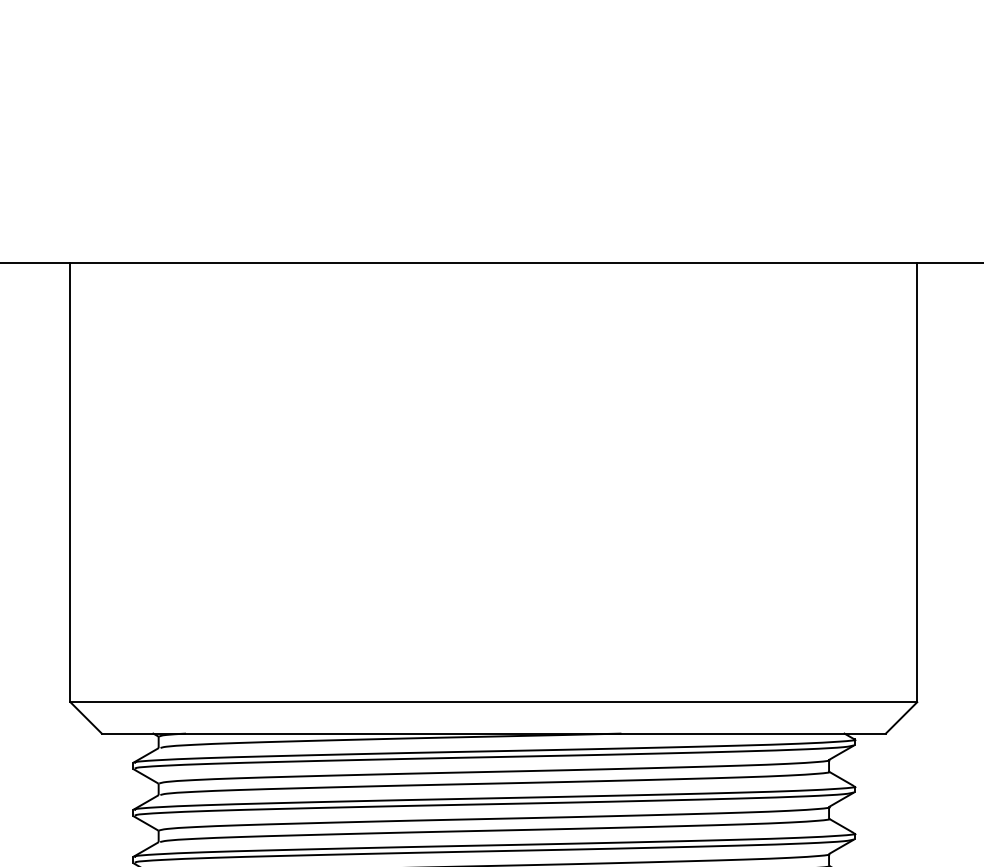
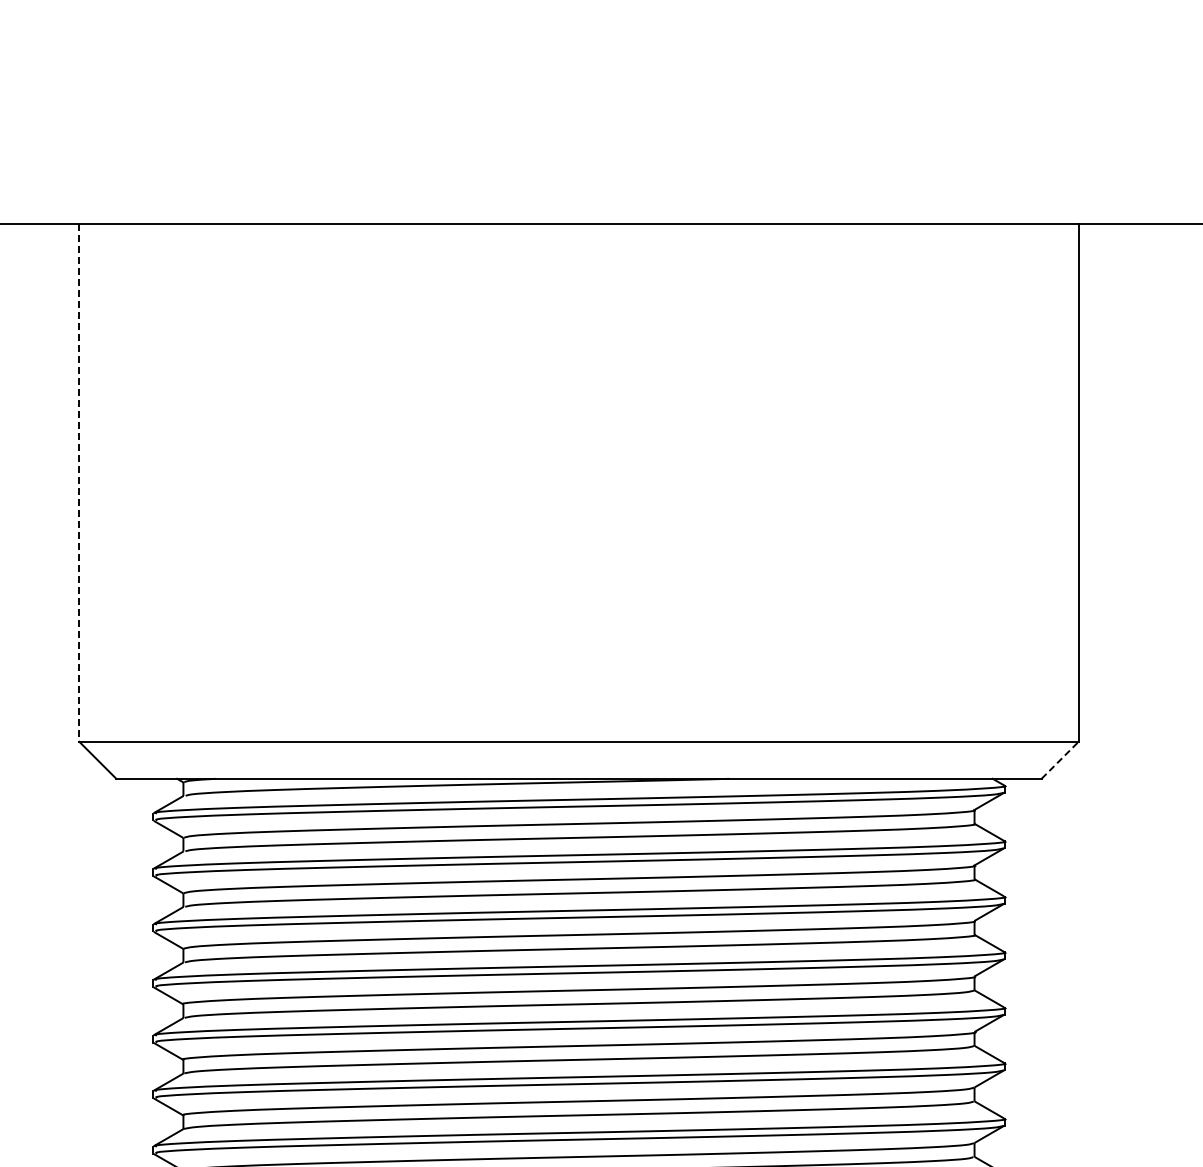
line: (70, 483) -> (79, 483), solid -> dashed
line: (901, 717) -> (1060, 759), solid -> dashed

